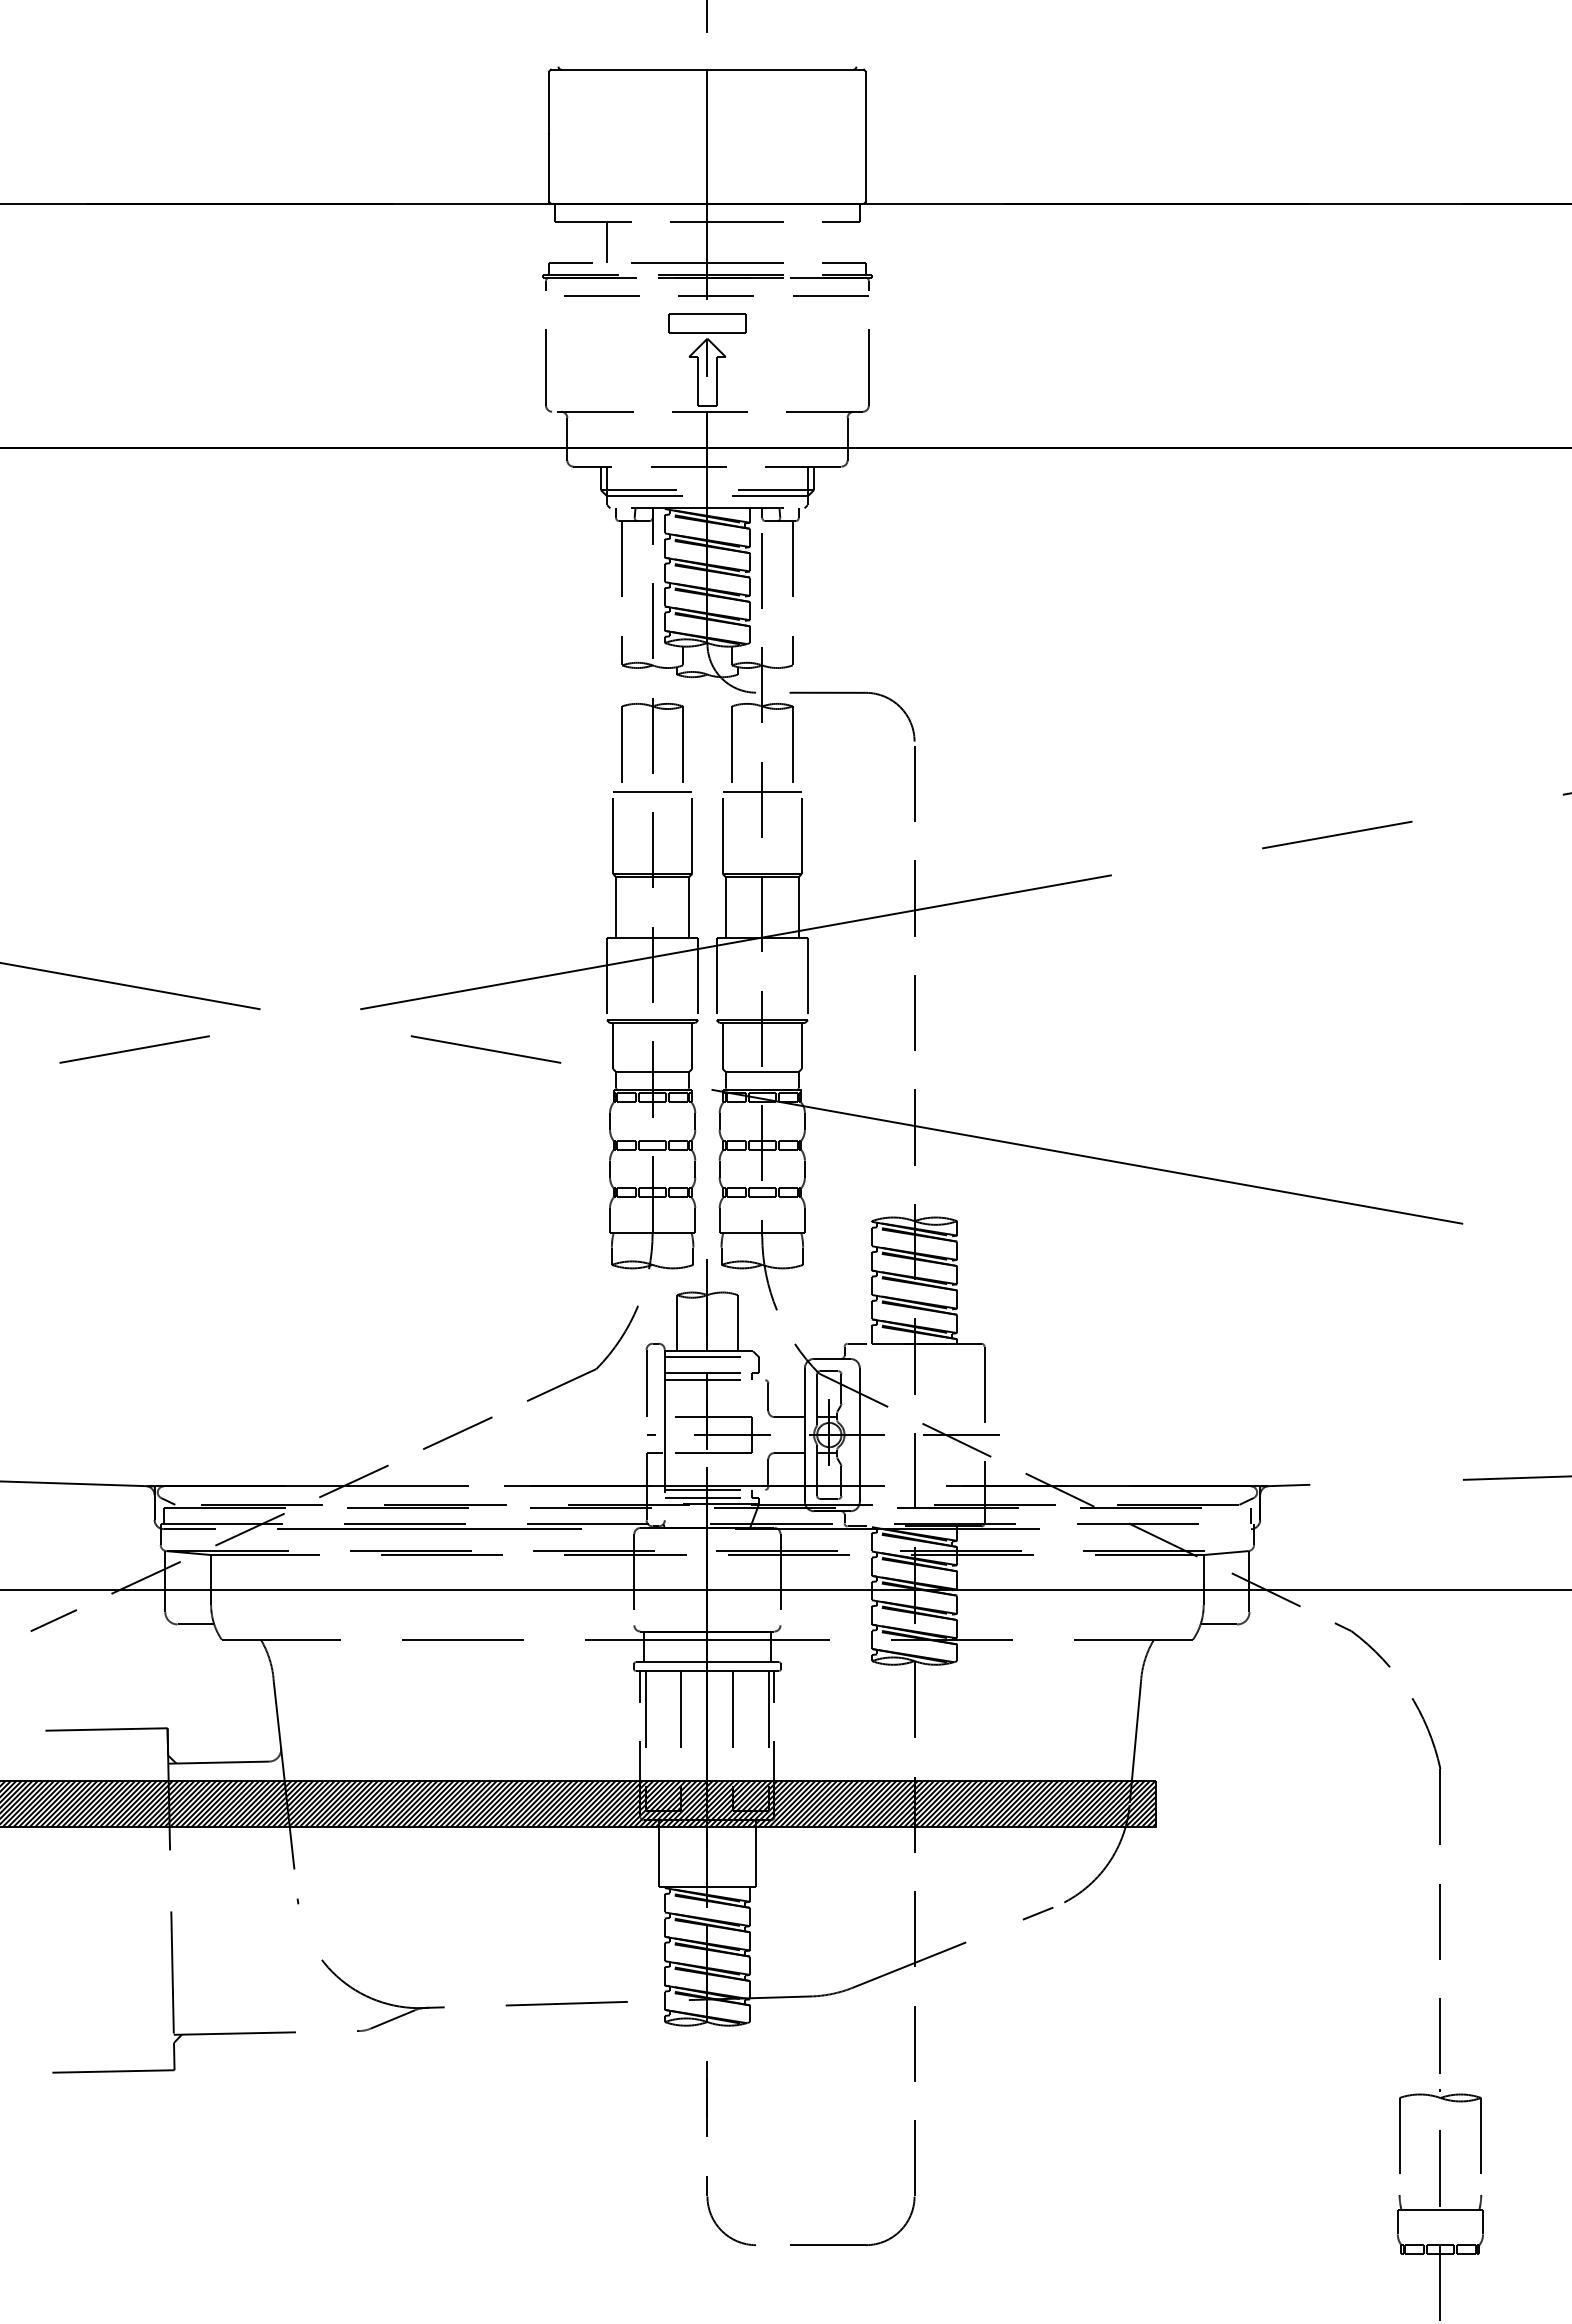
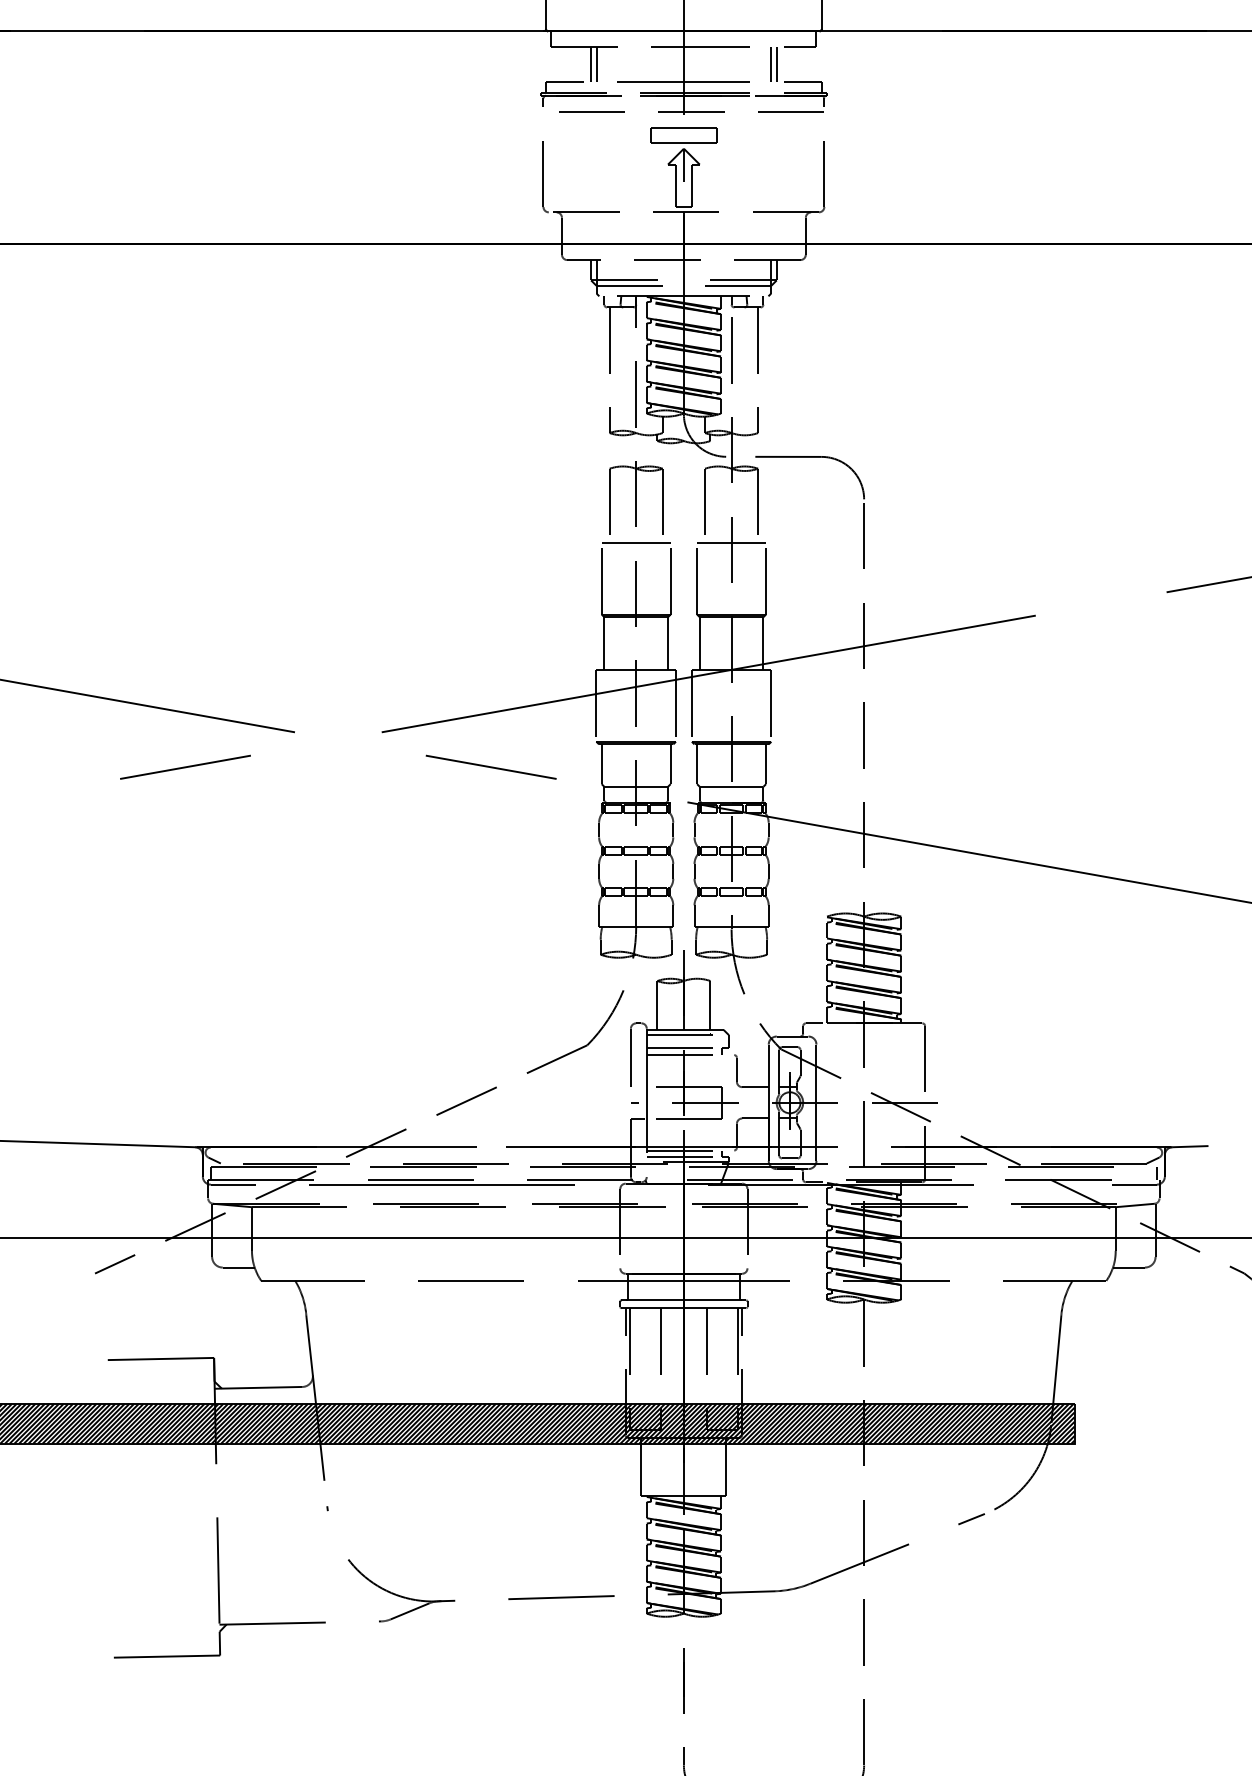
line: (600, 241) -> (590, 64), added
part: (810, 242) -> (773, 65), added
line: (1225, 1529) -> (1134, 1184), added

